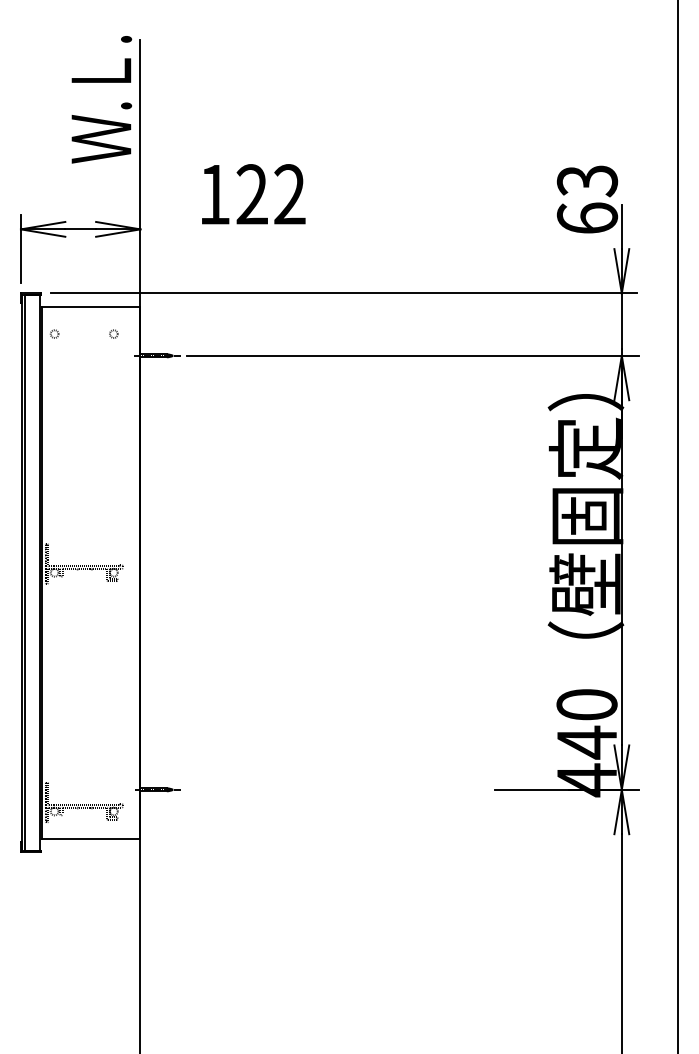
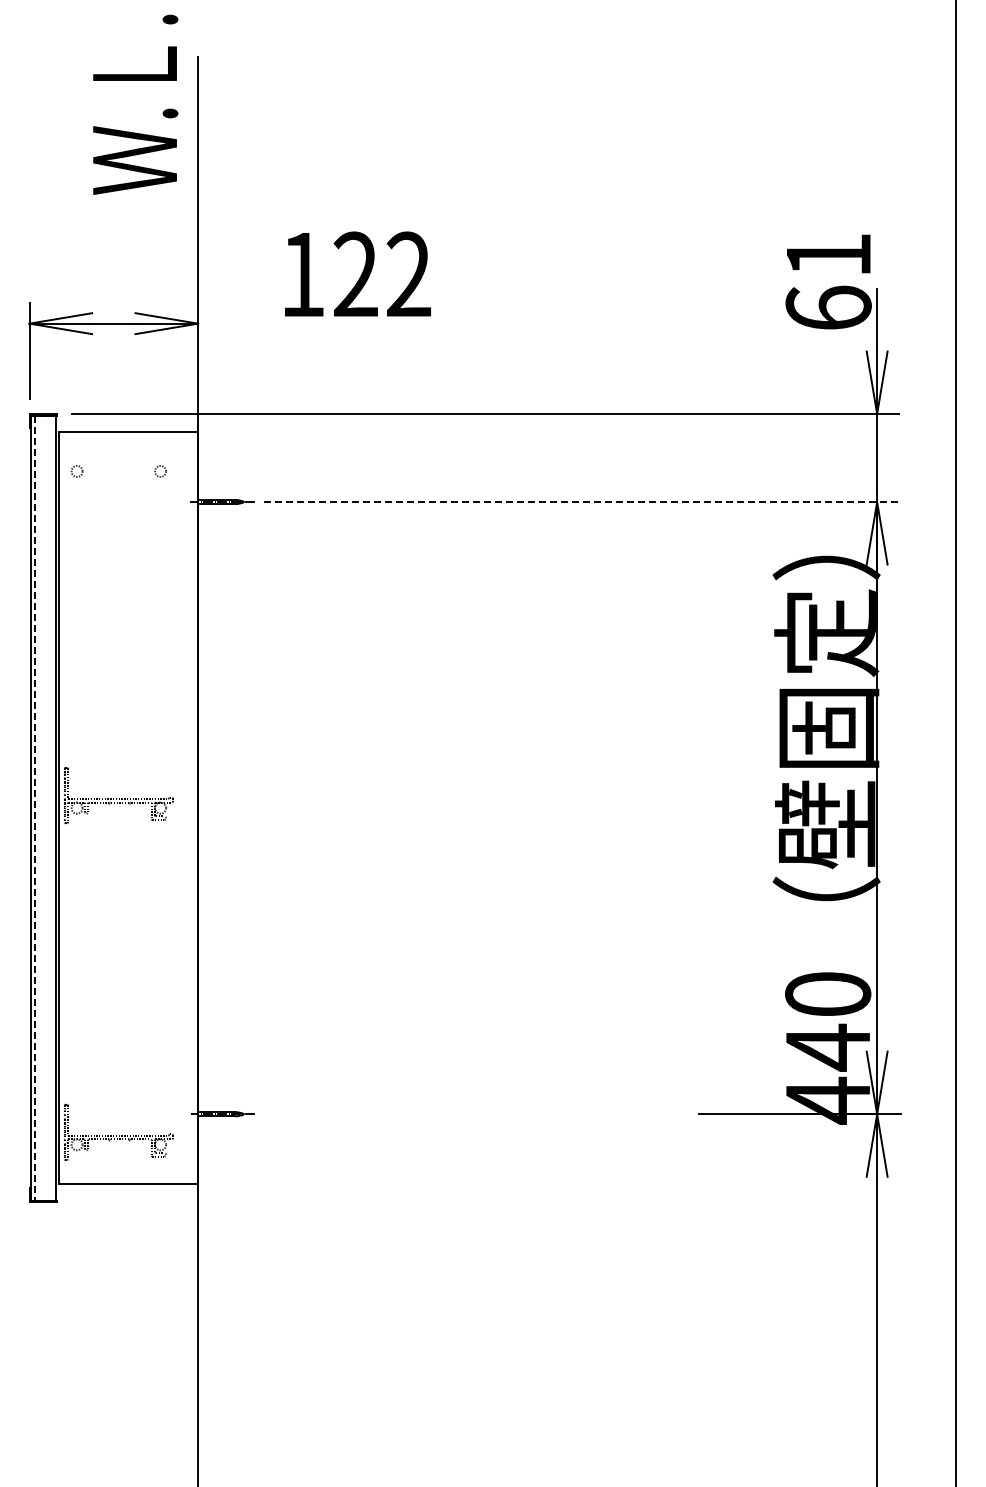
text: (101, 99) -> (135, 104), moved
text: (587, 181) -> (828, 256), 63 -> 61
line: (412, 356) -> (582, 502), solid -> dashed
line: (25, 573) -> (35, 808), solid -> dashed

